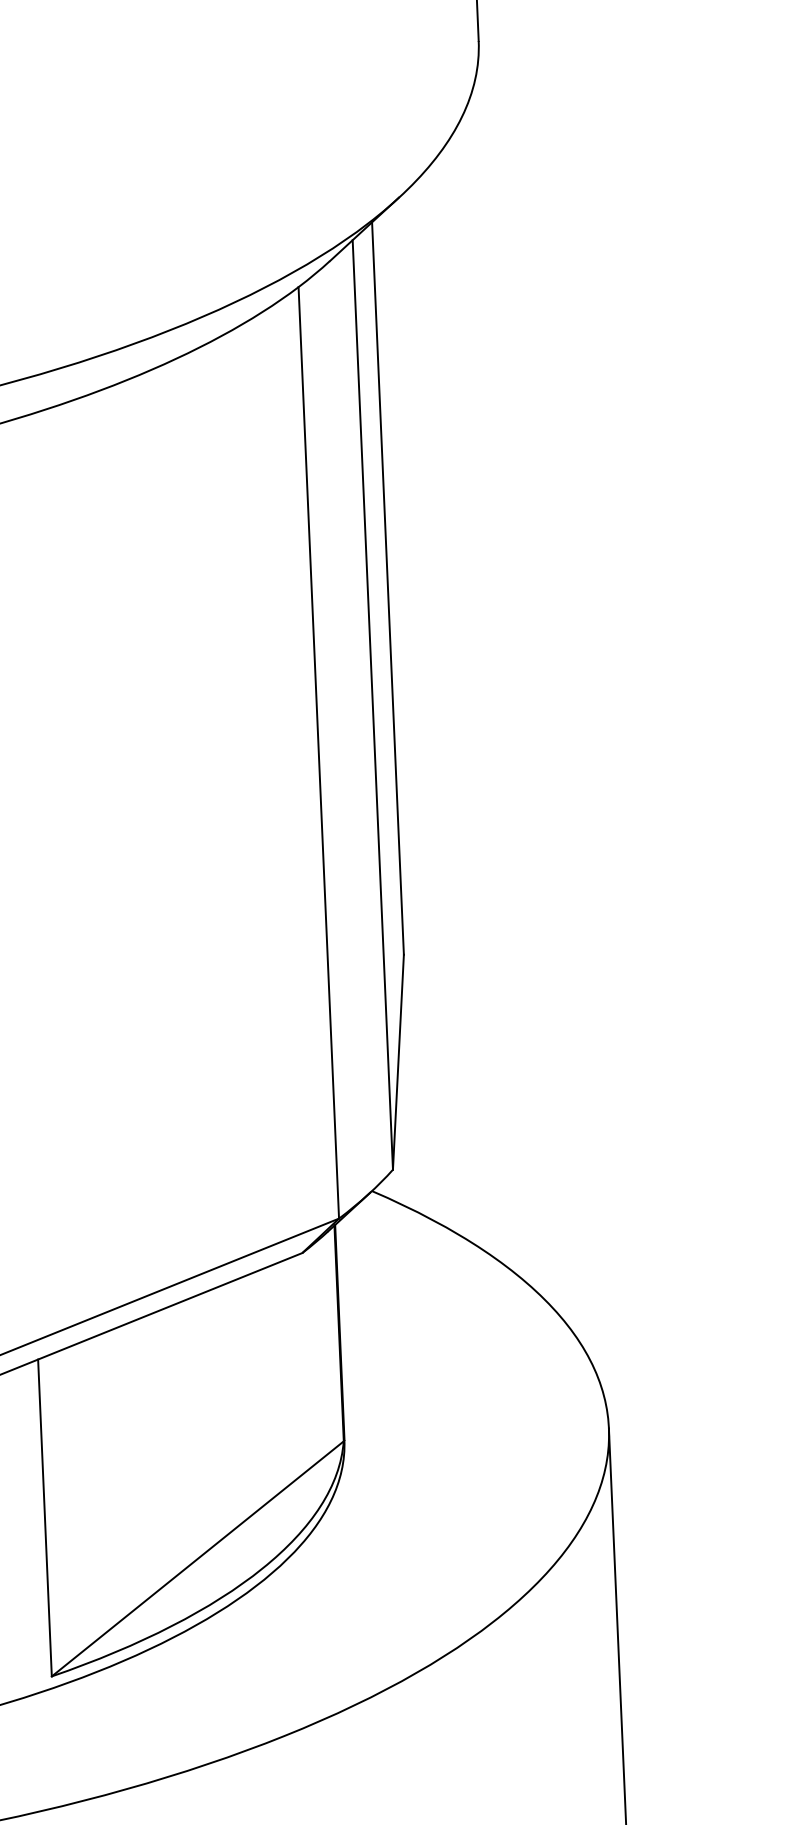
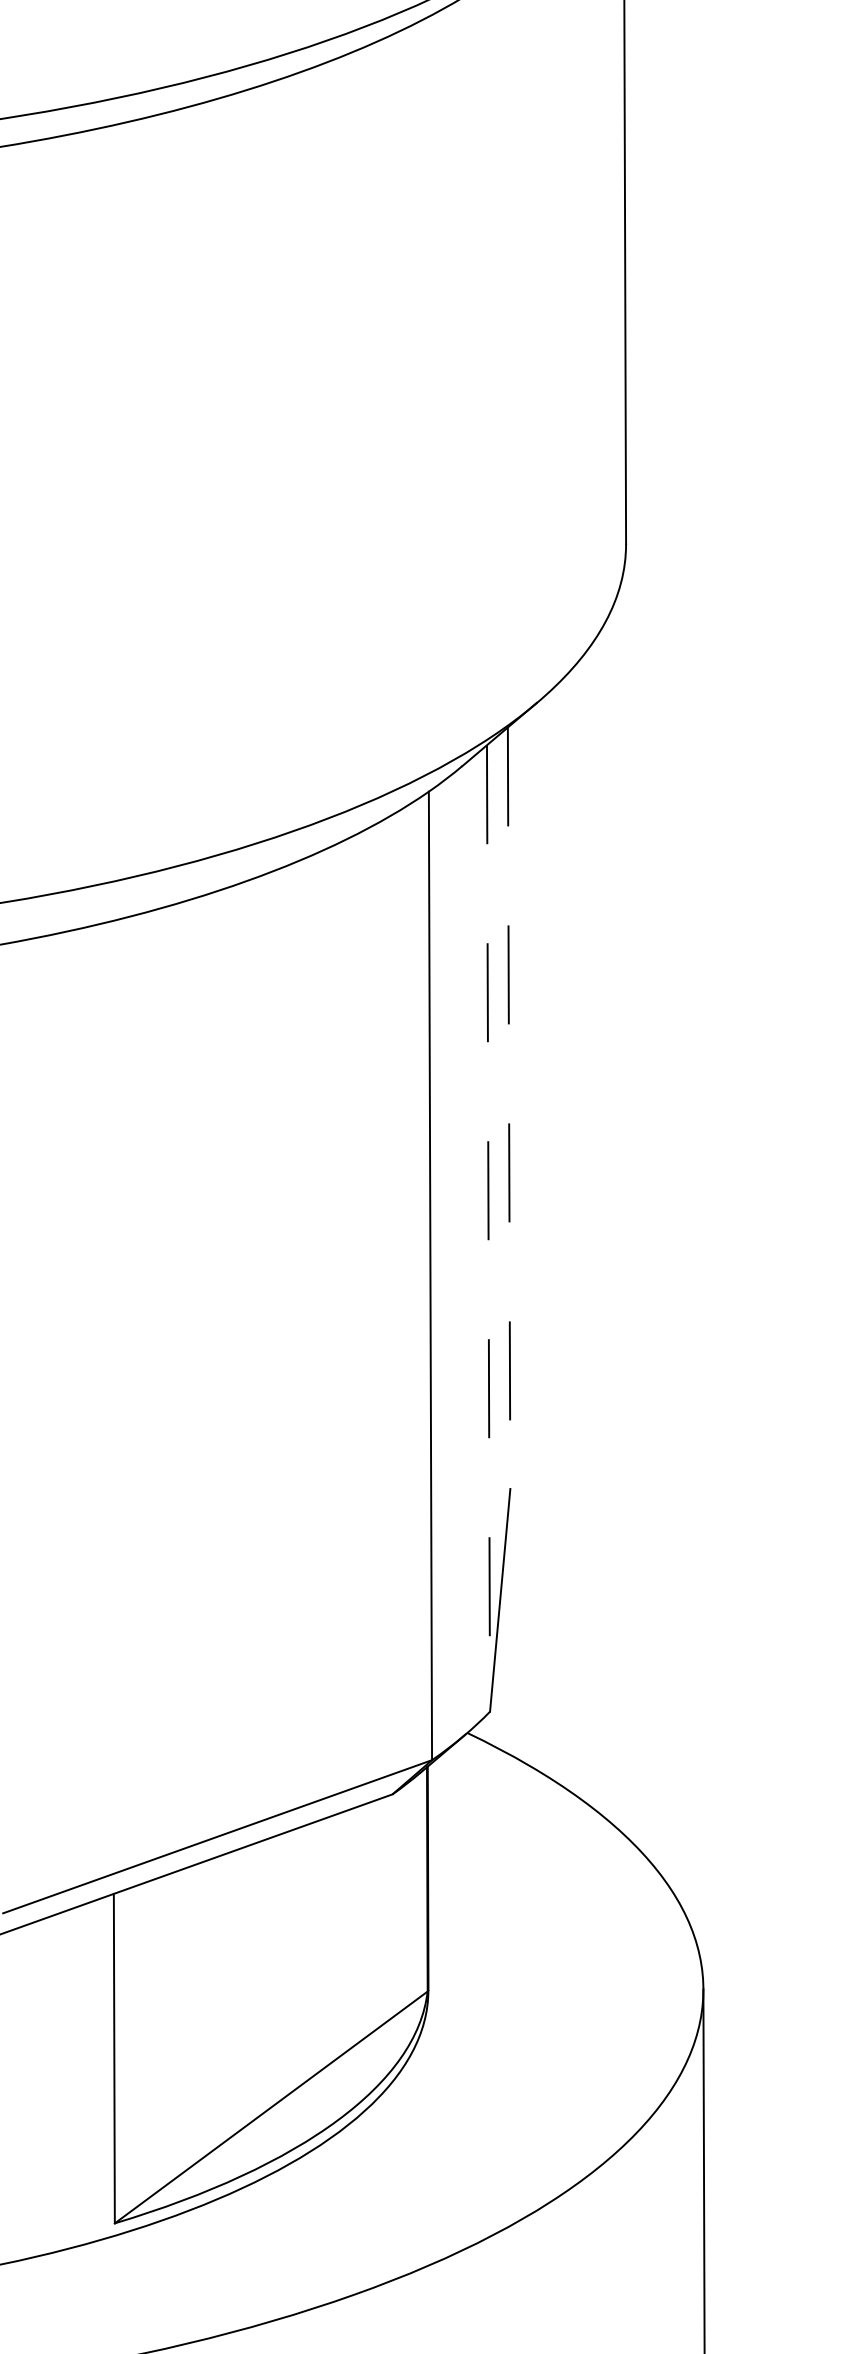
line: (388, 588) -> (509, 1108), solid -> dashed
line: (372, 705) -> (488, 1228), solid -> dashed

